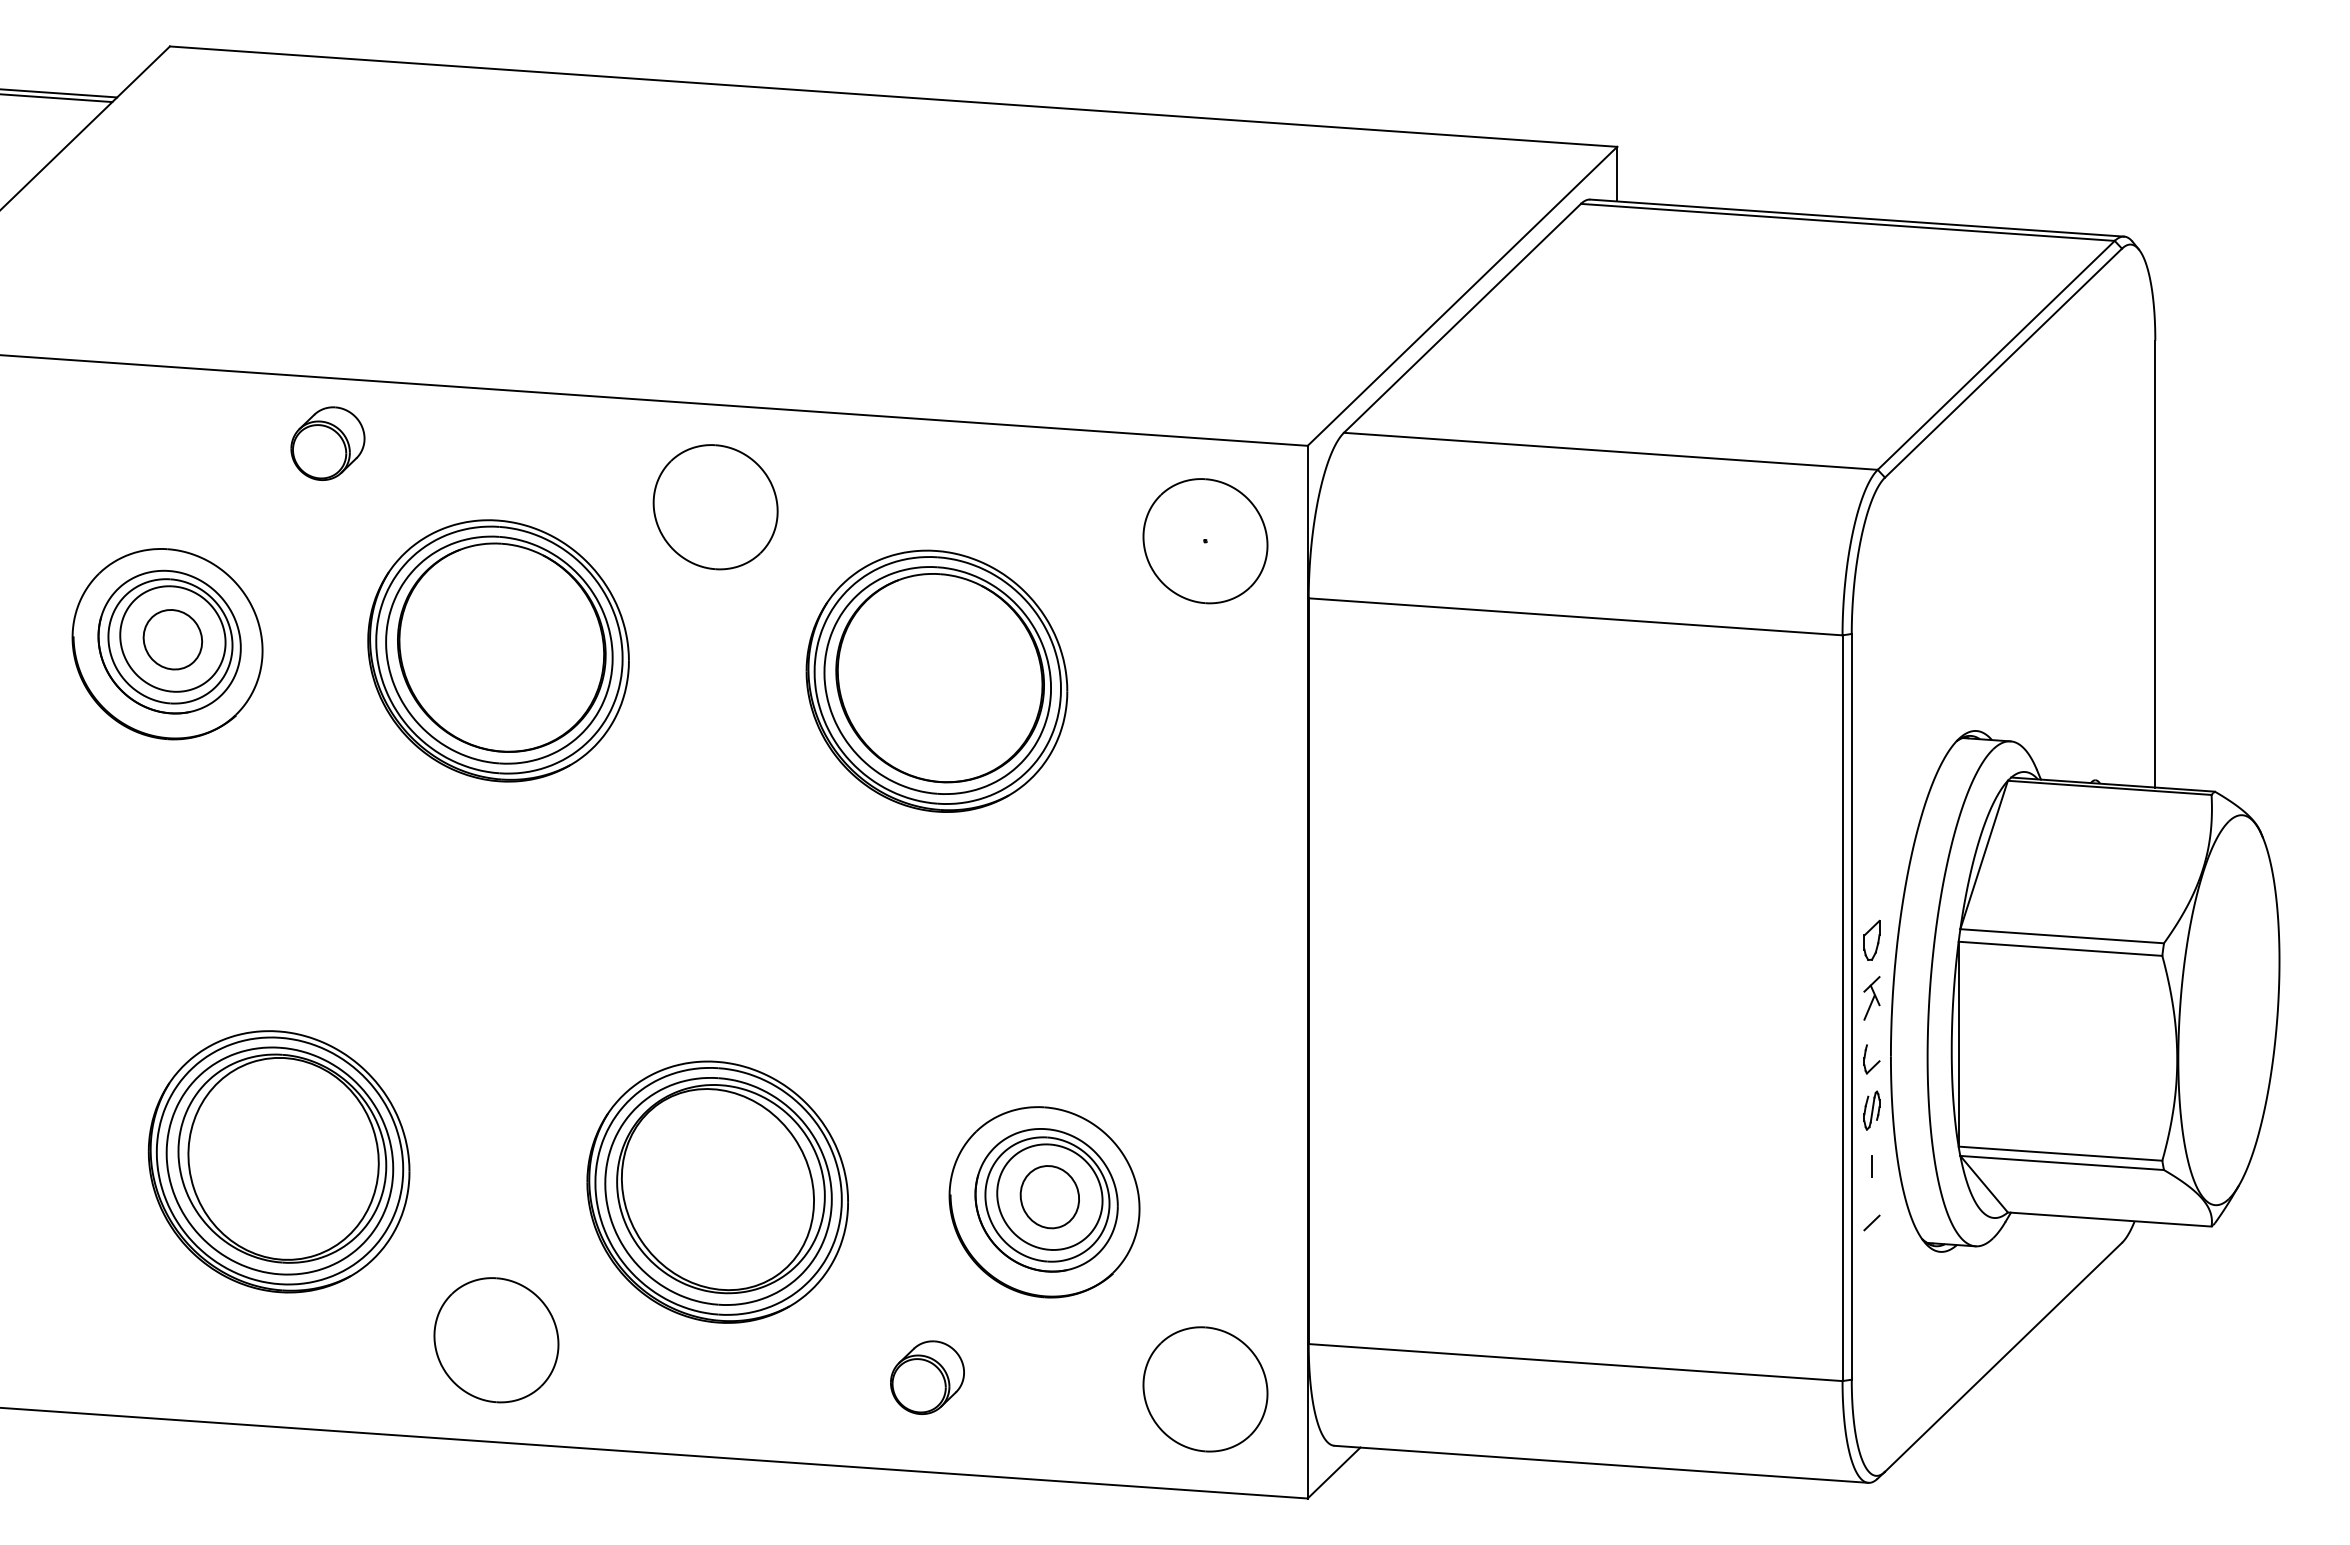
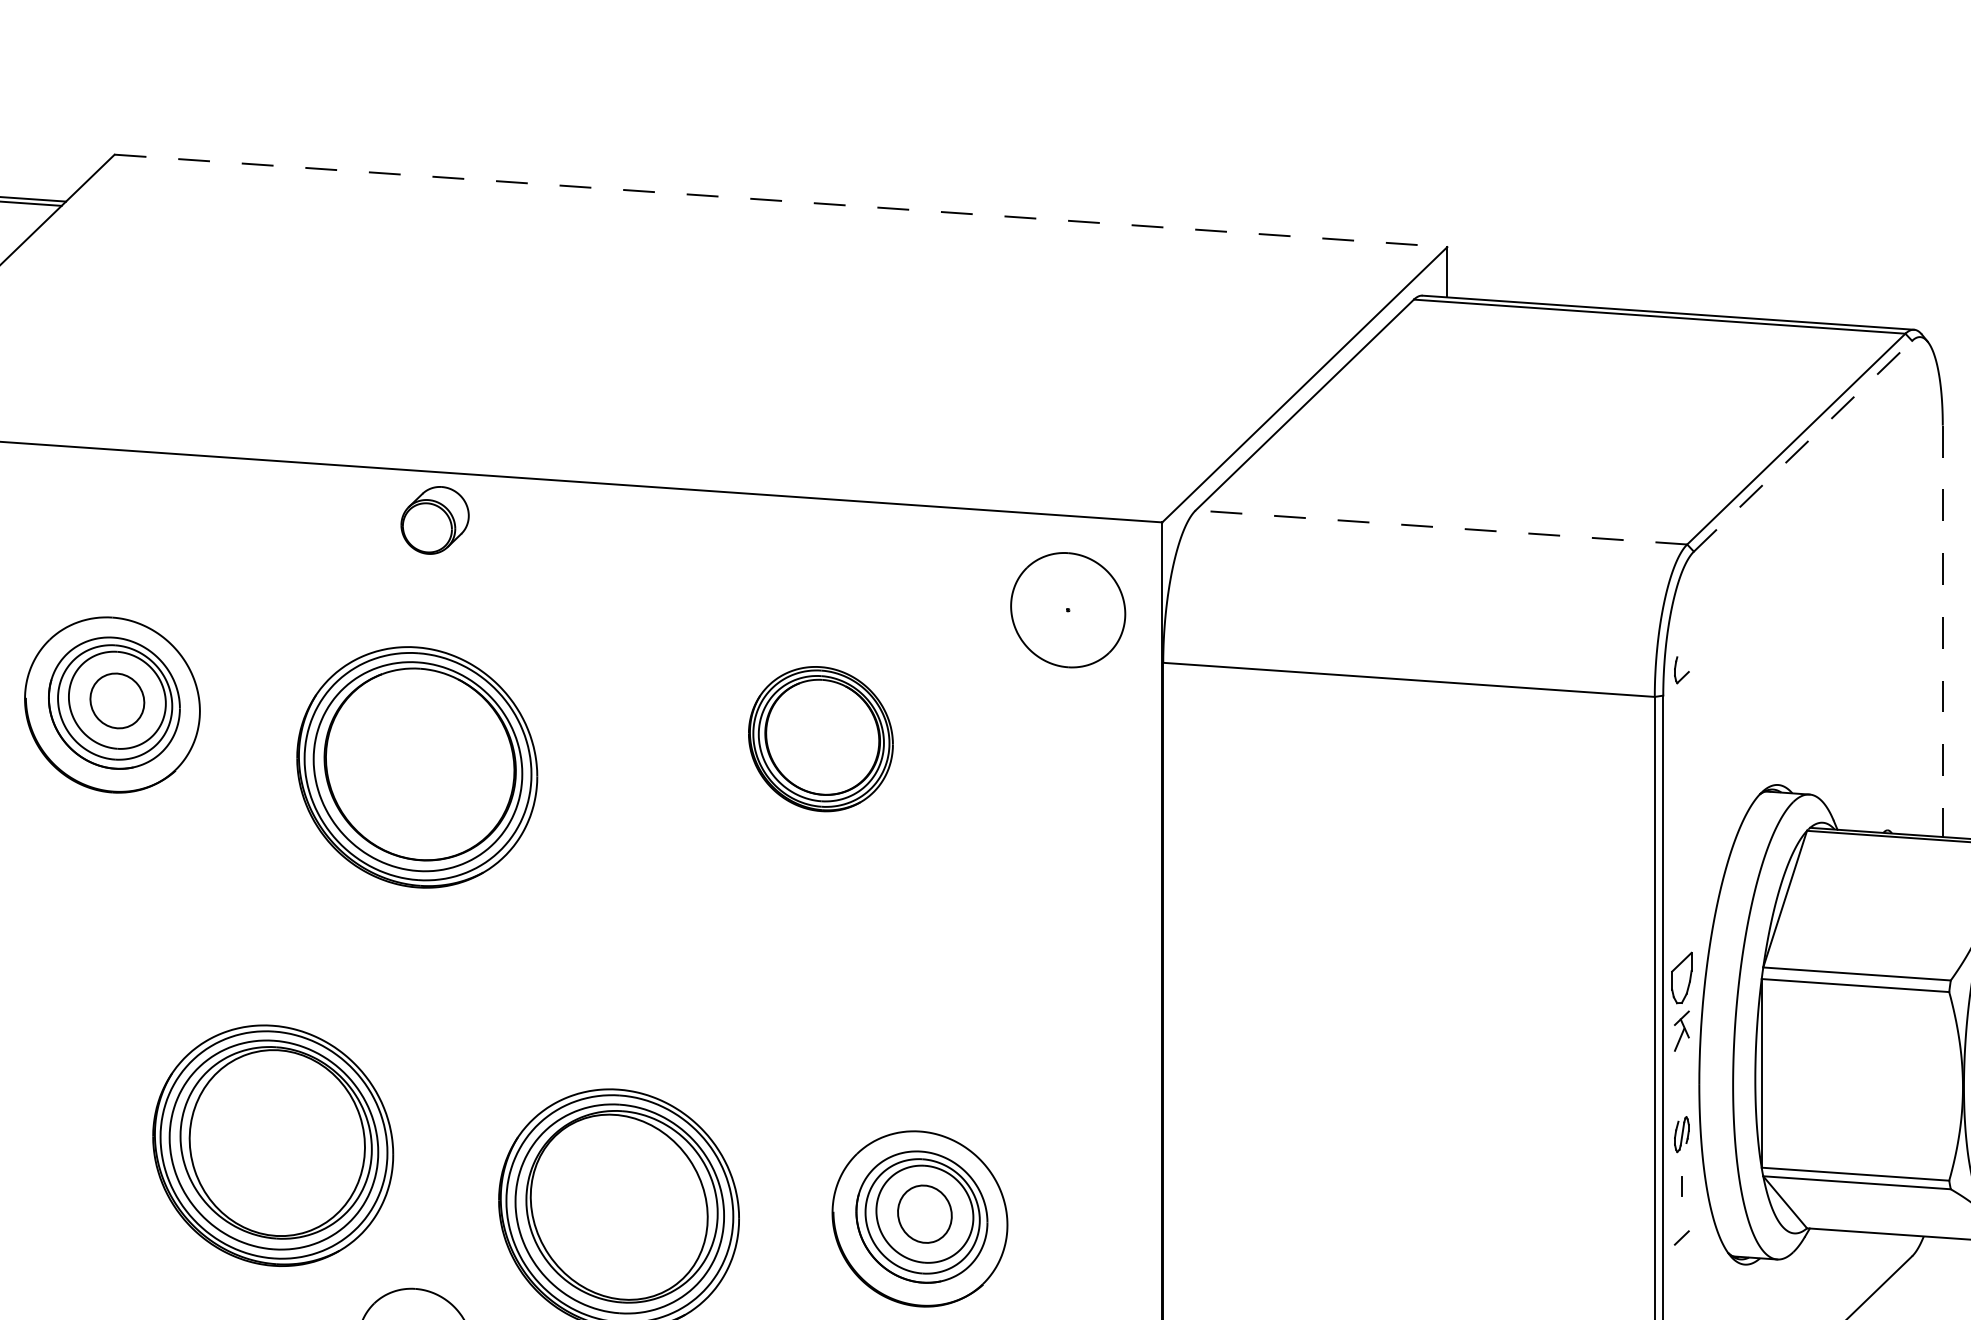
line: (894, 96) -> (781, 200), solid -> dashed
line: (2003, 363) -> (1802, 446), solid -> dashed
part: (327, 443) -> (434, 520), moved
line: (1610, 451) -> (1441, 527), solid -> dashed
part: (715, 507) -> (617, 579), removed
line: (2155, 564) -> (1942, 631), solid -> dashed
part: (498, 650) -> (417, 767), moved
part: (936, 680) -> (820, 738), size x0.6
part: (1871, 939) -> (1681, 976), size x1.4
part: (1871, 1059) -> (1681, 670), moved
part: (278, 1161) -> (272, 1145), moved

